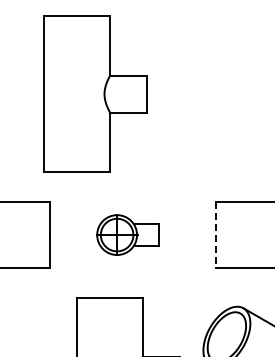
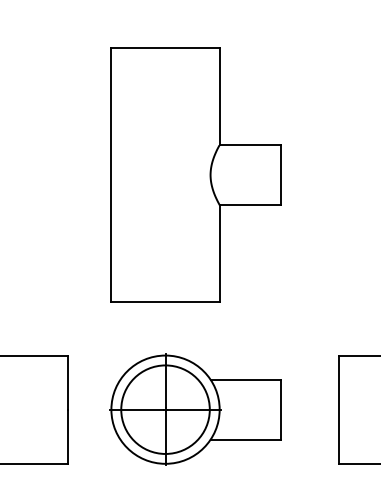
part: (95, 93) -> (195, 173), moved
part: (127, 234) -> (194, 408), size x1.67
line: (216, 235) -> (339, 410), dashed -> solid

